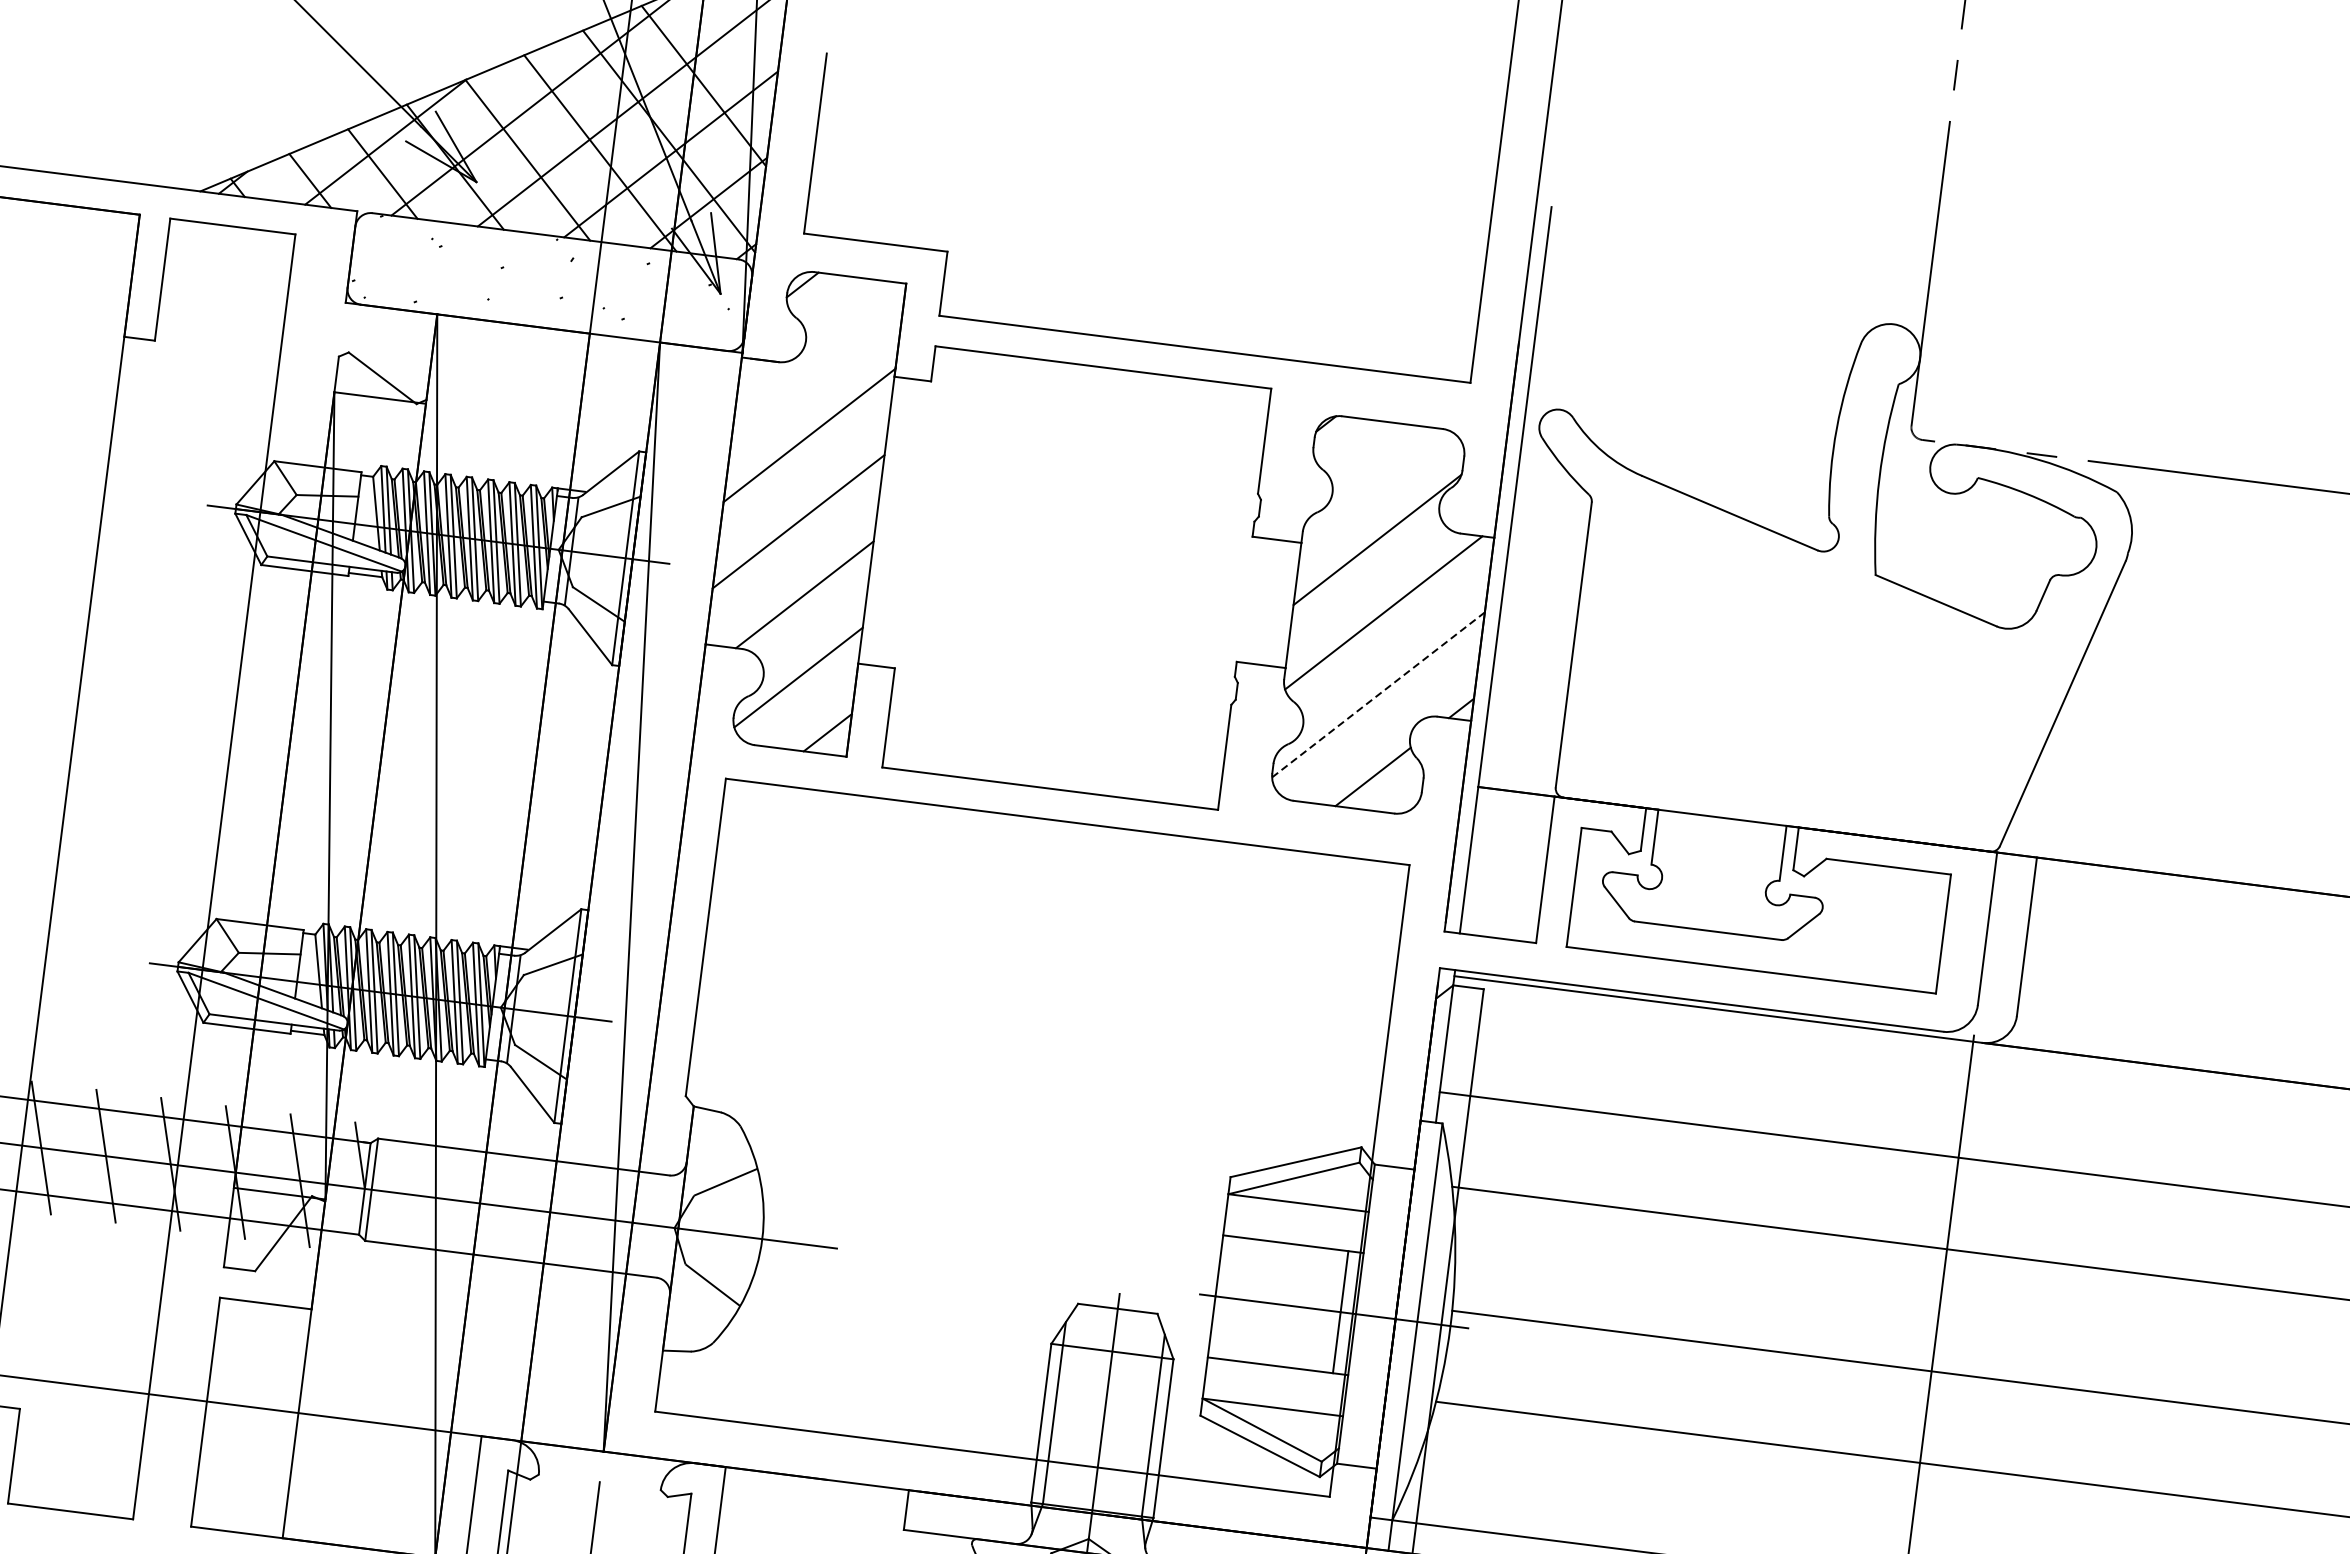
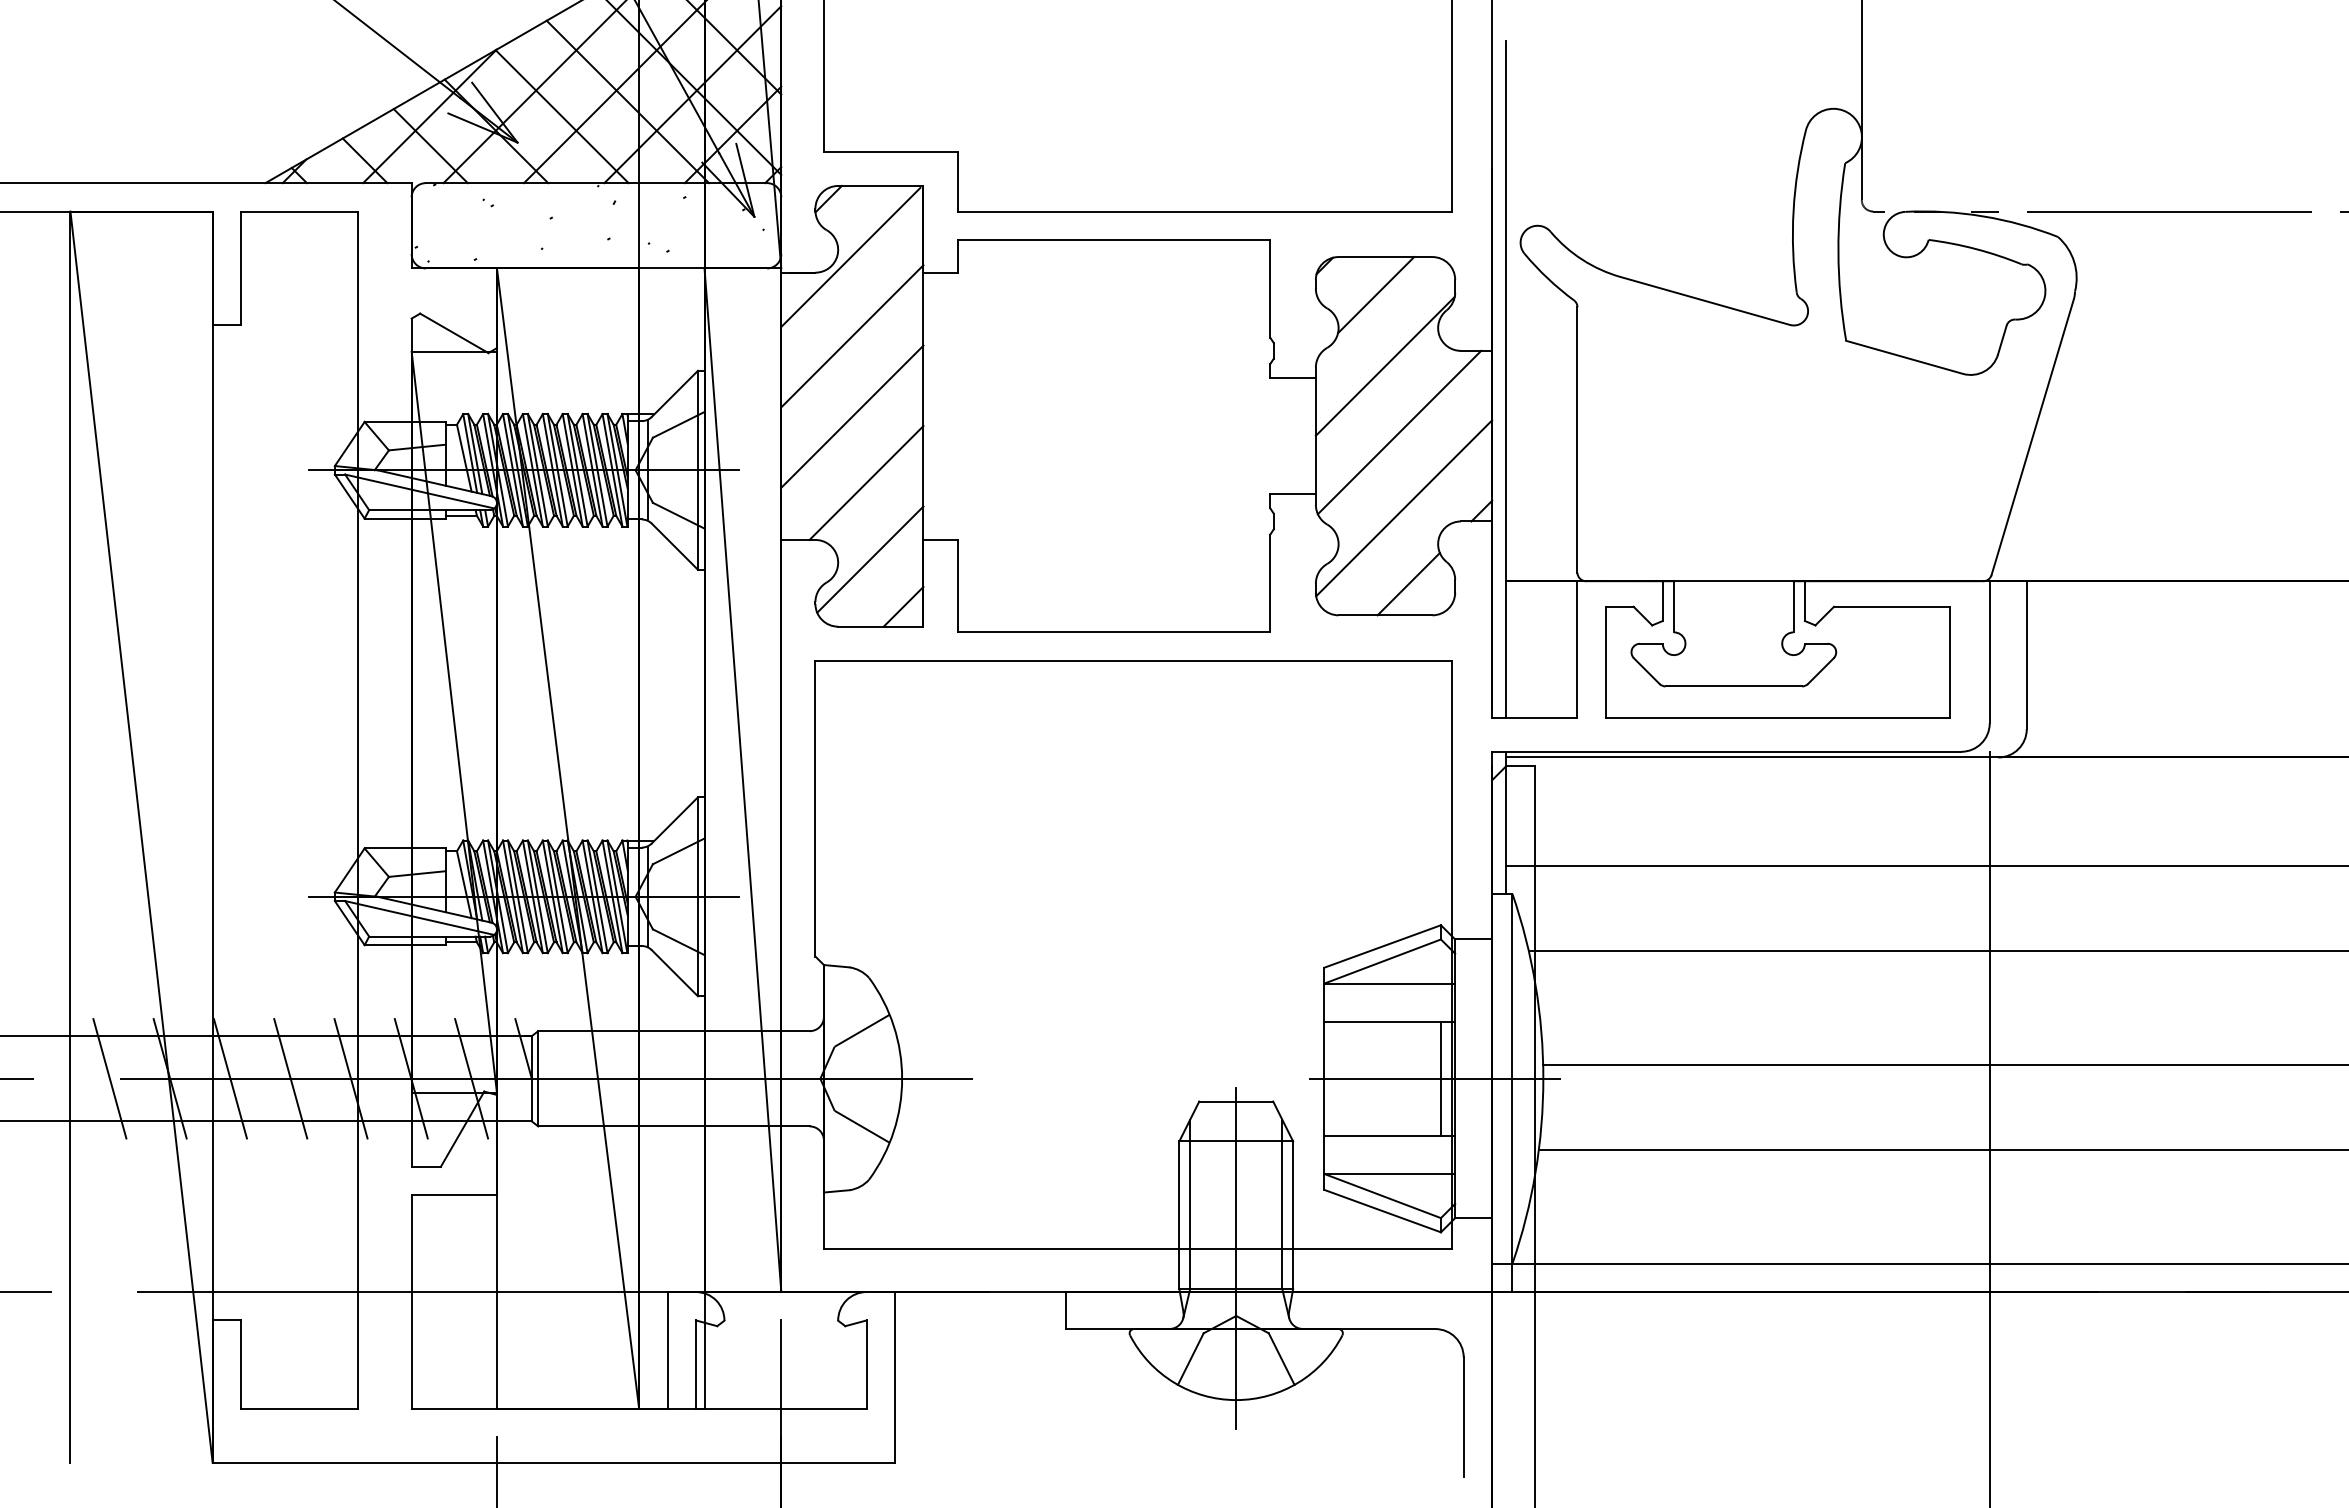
line: (818, 349) -> (850, 256), added
line: (1377, 462) -> (1376, 295), added
line: (1378, 694) -> (1404, 507), dashed -> solid

